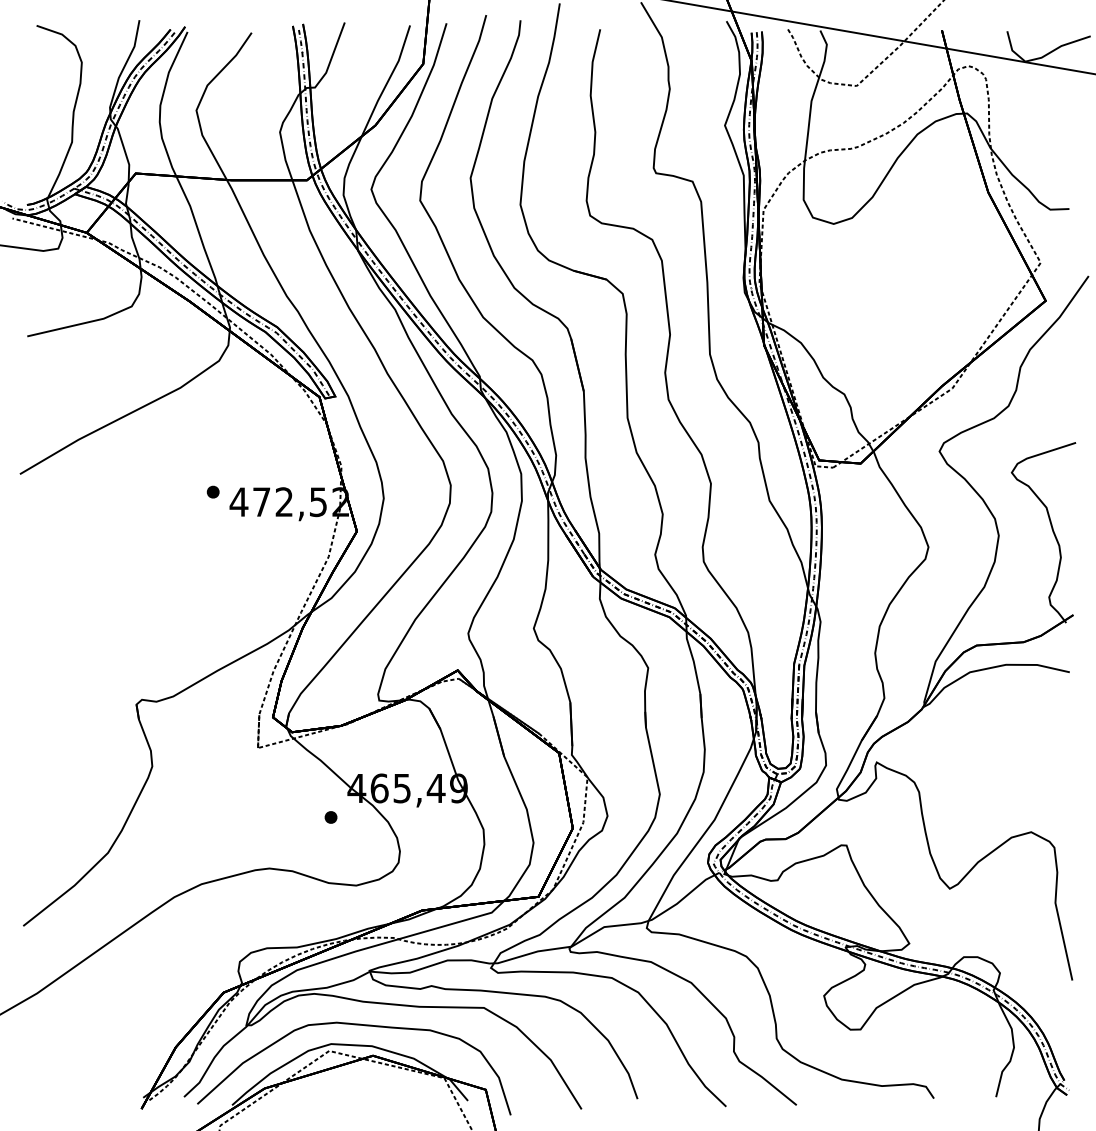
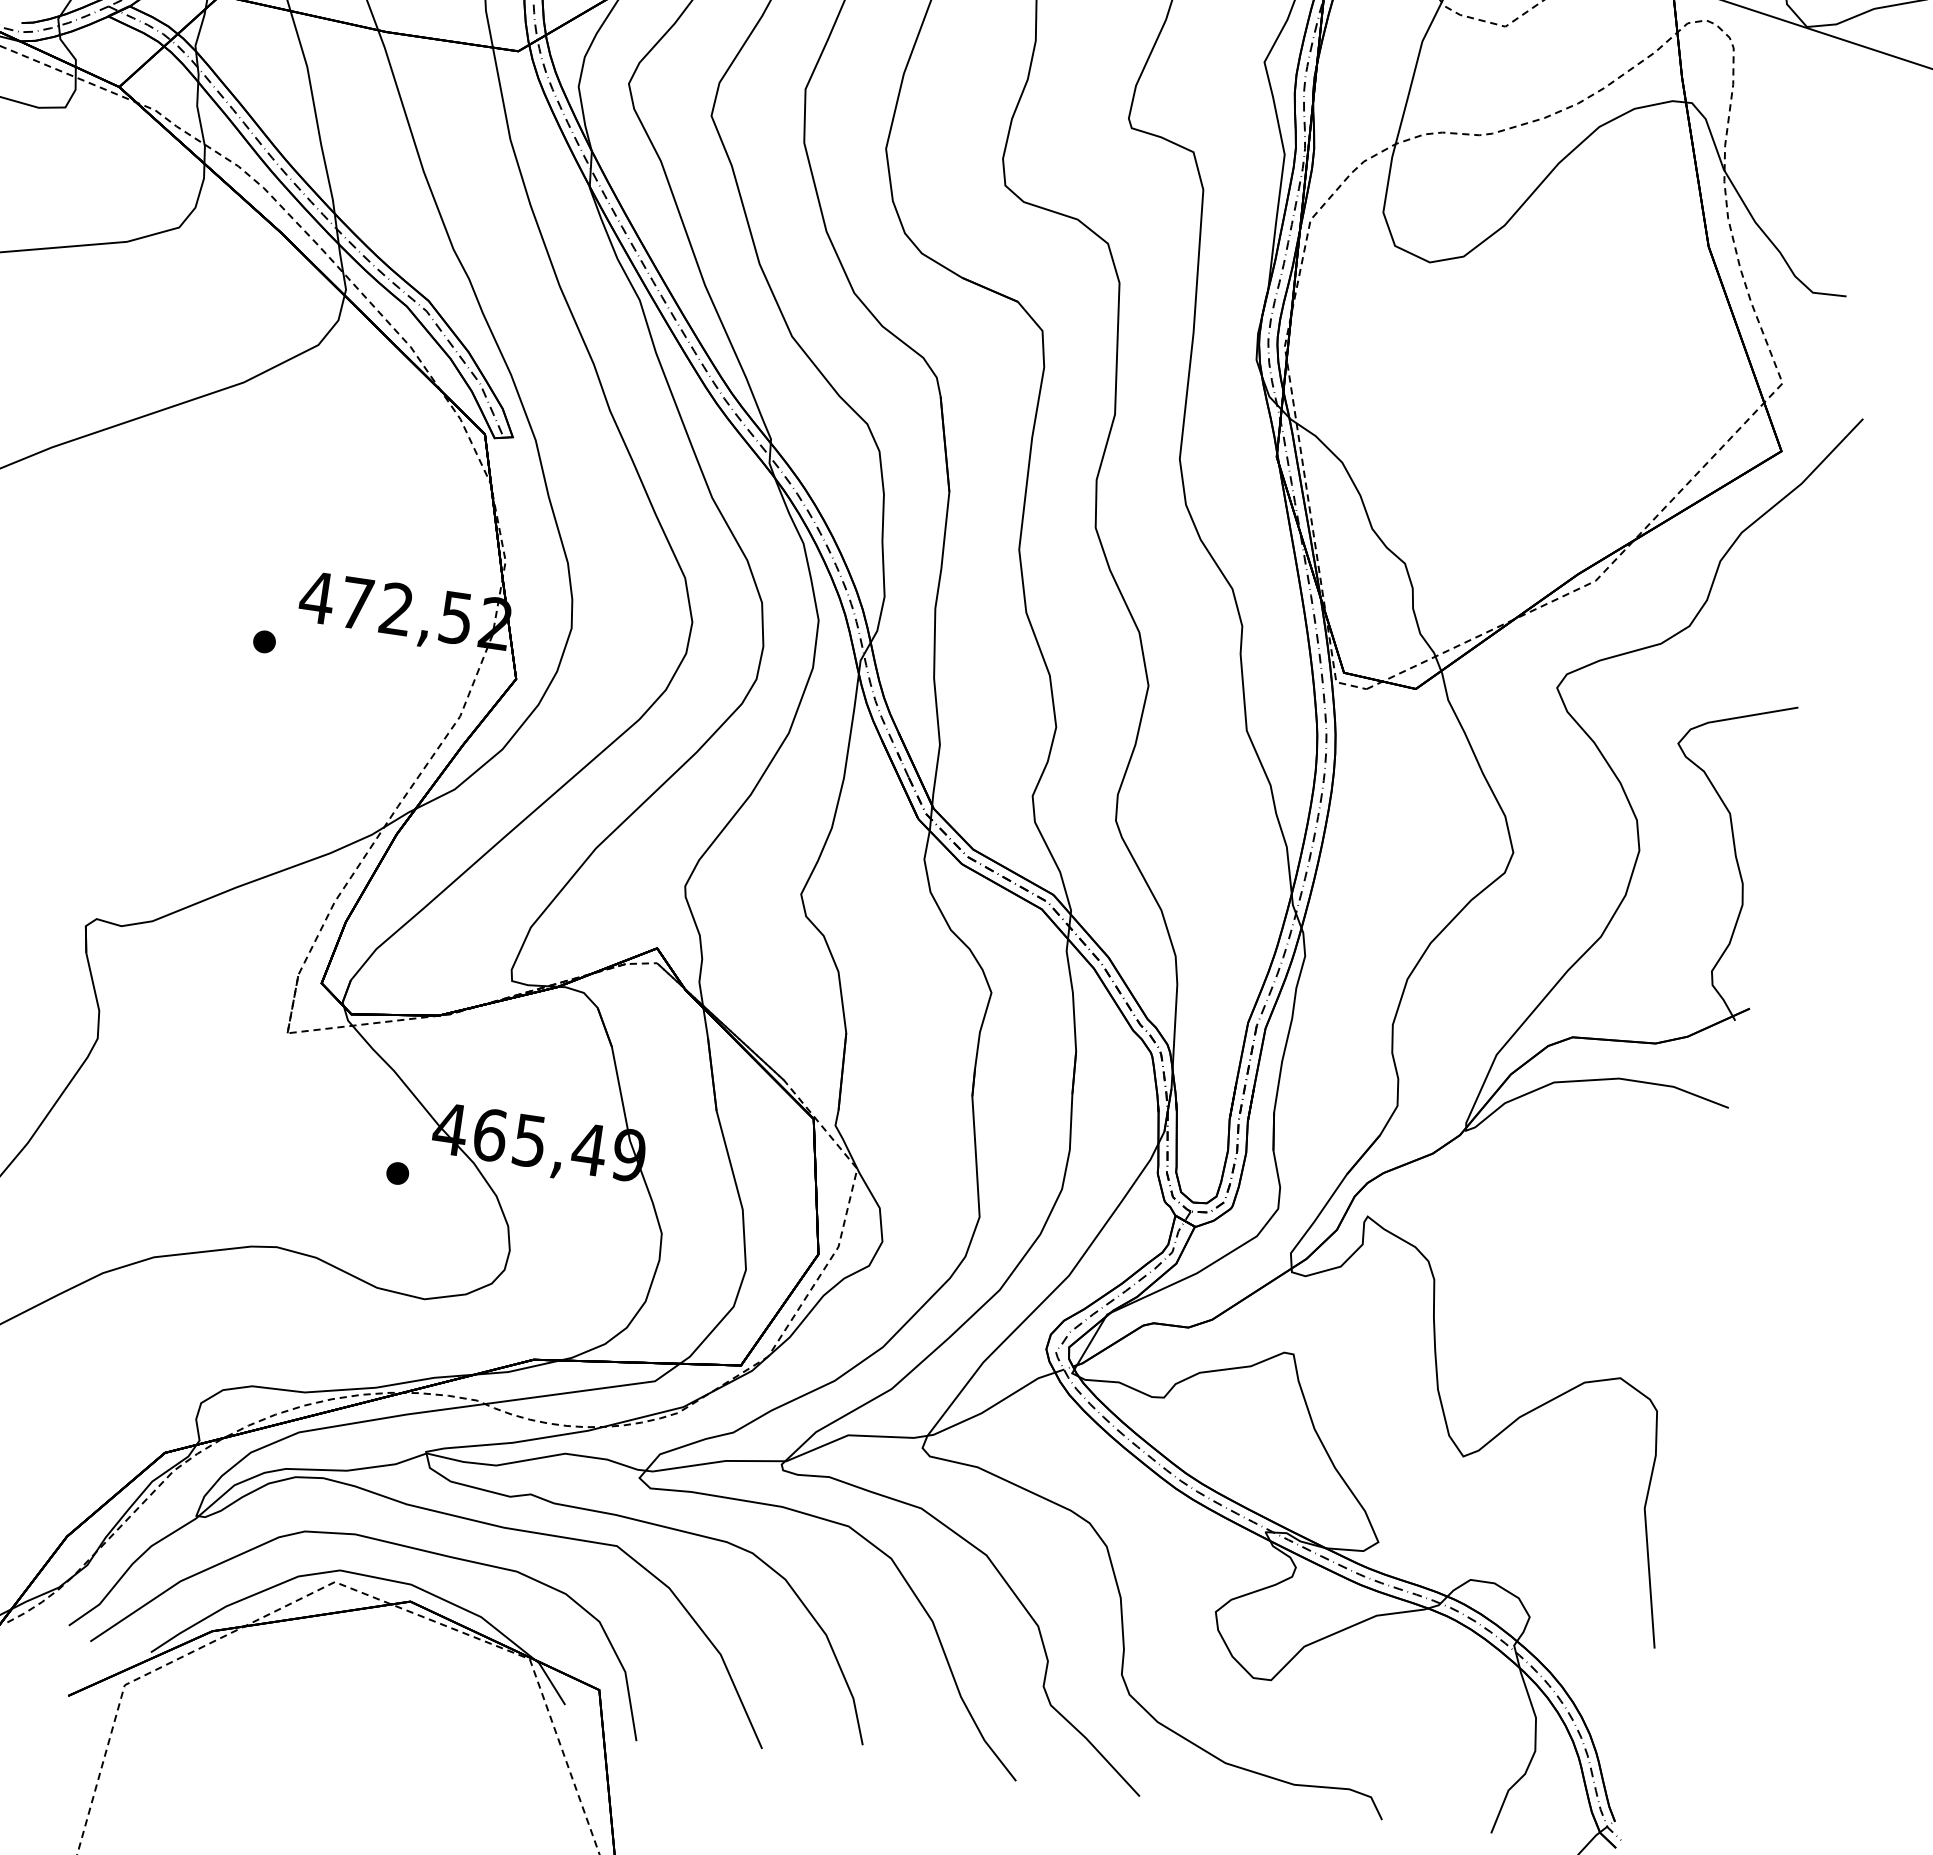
part: (212, 491) -> (263, 640), moved

